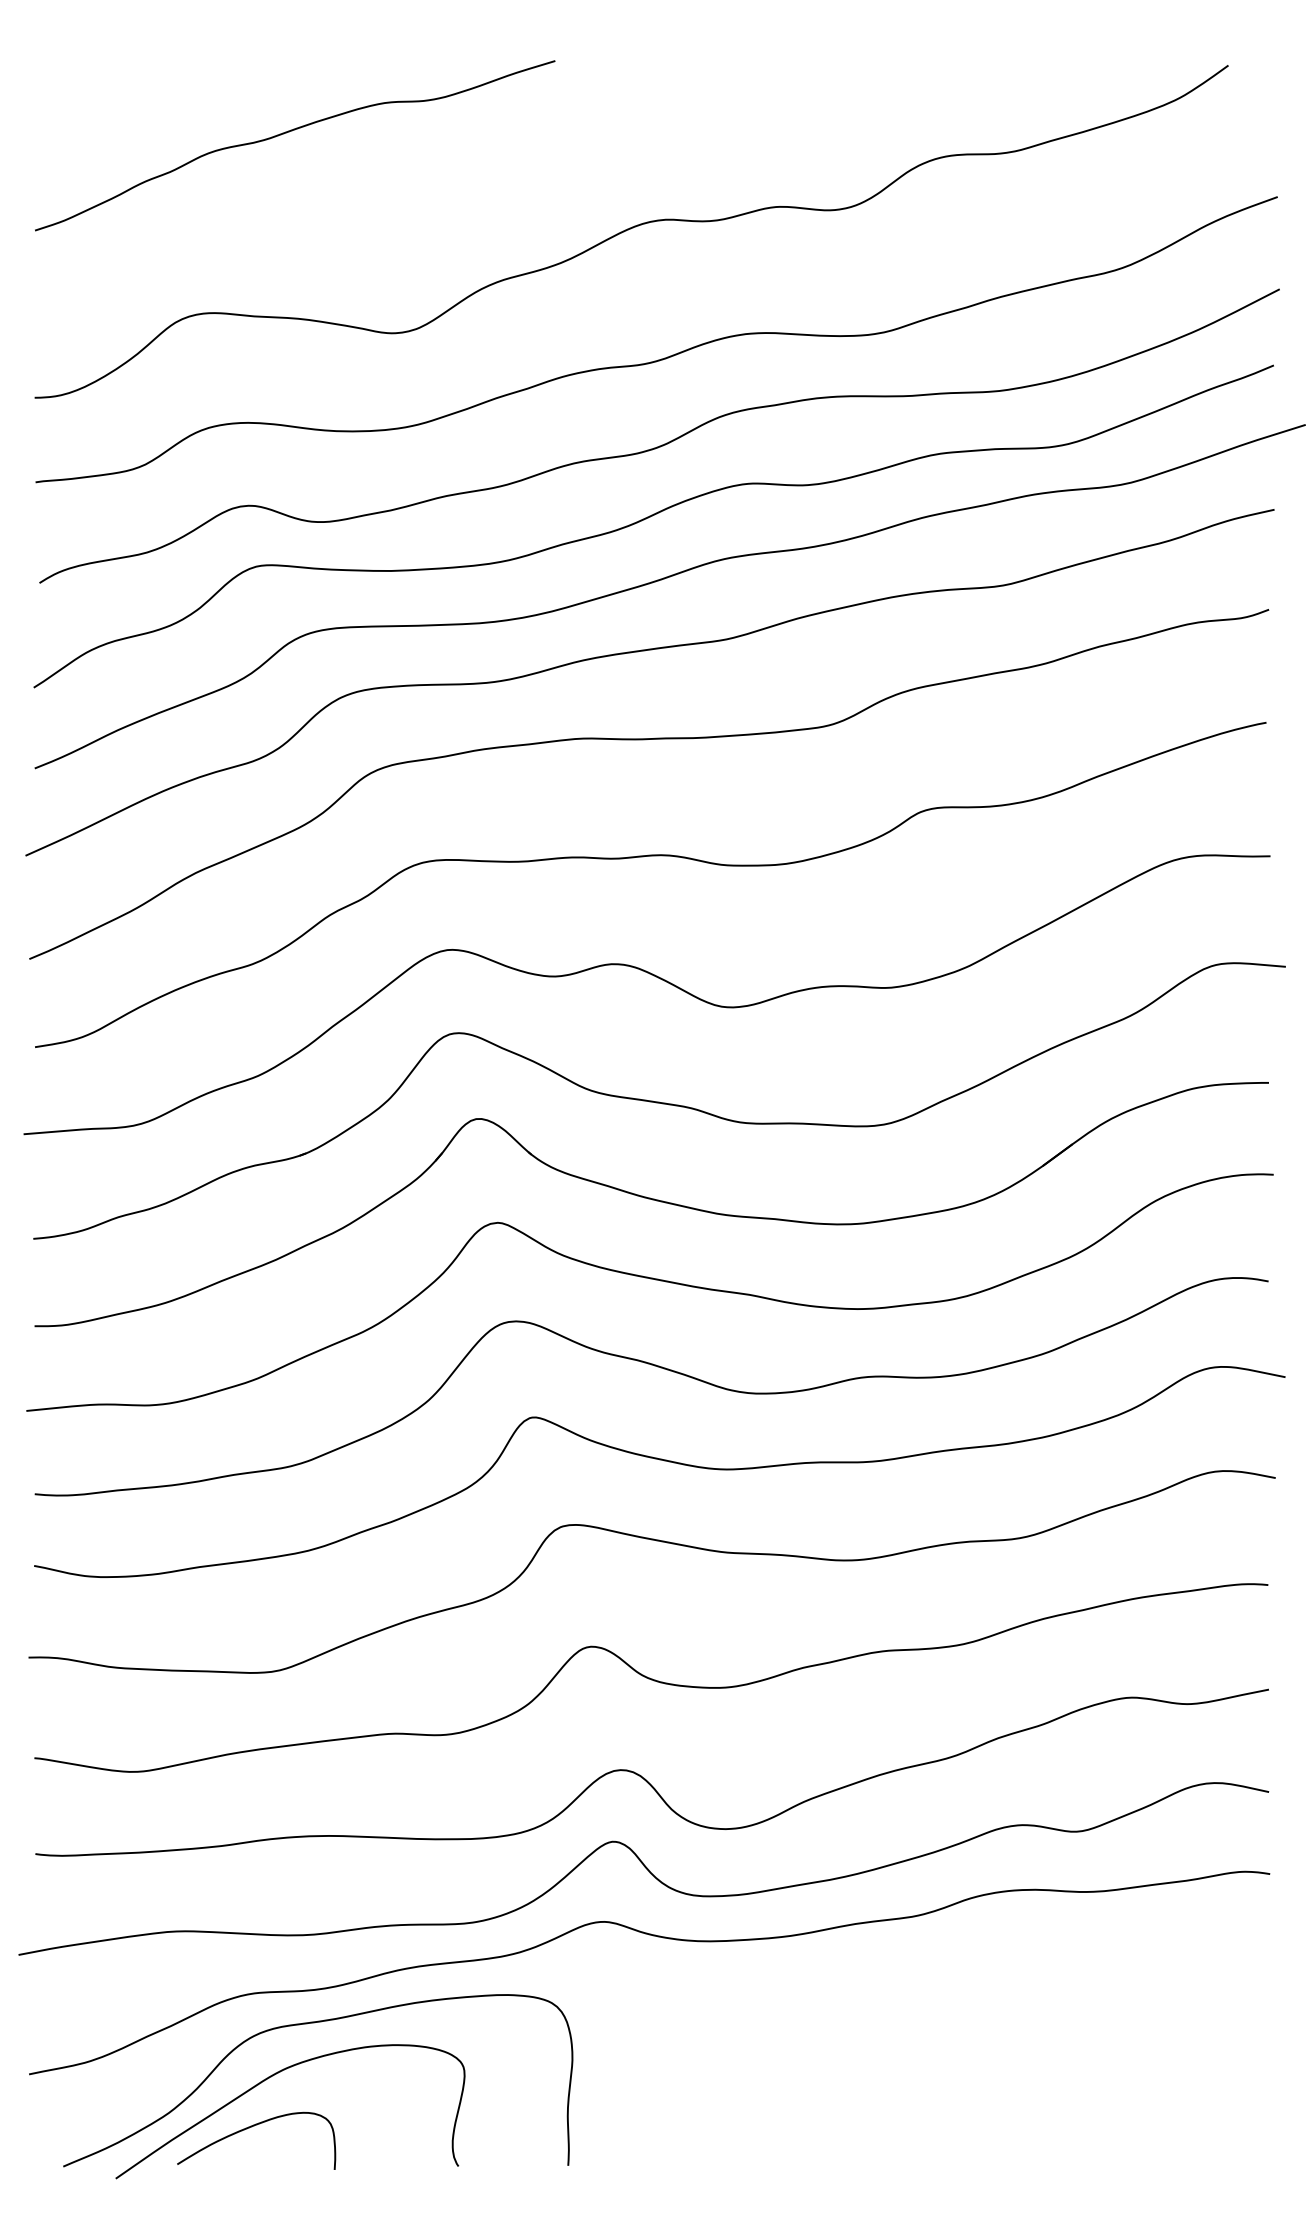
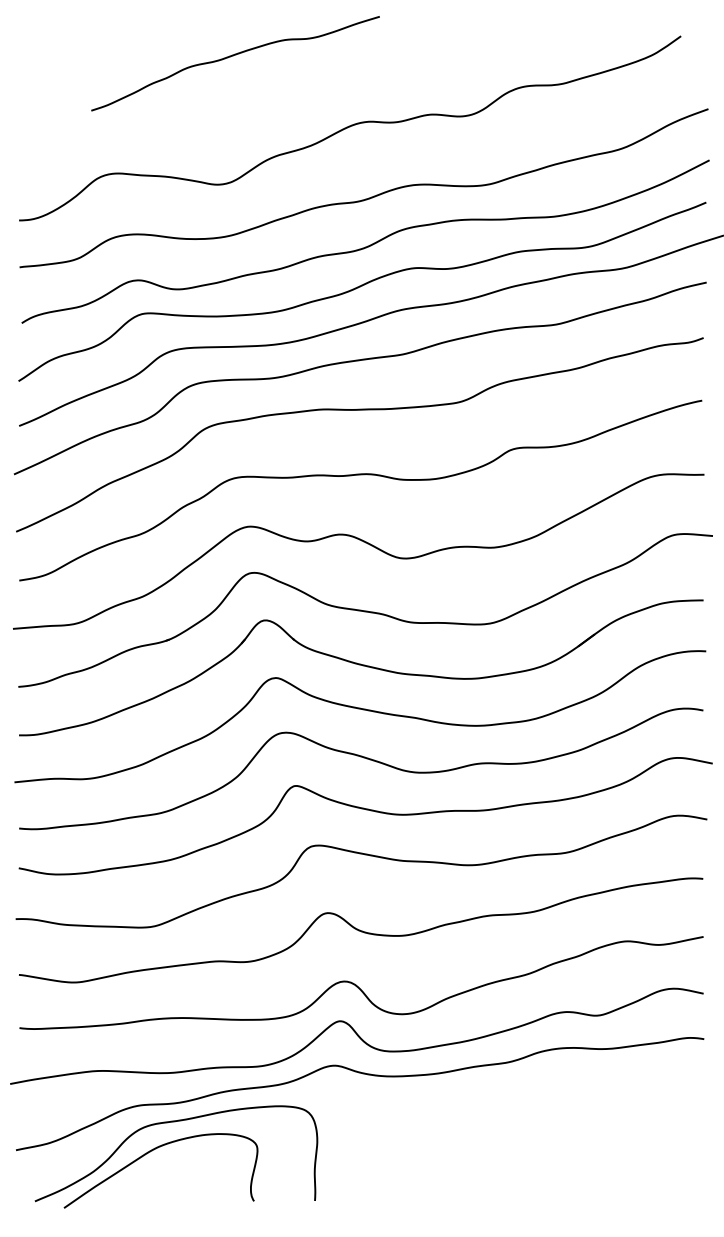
curve: (291, 132) -> (233, 56), moved
curve: (251, 2128) -> (139, 1180), removed

